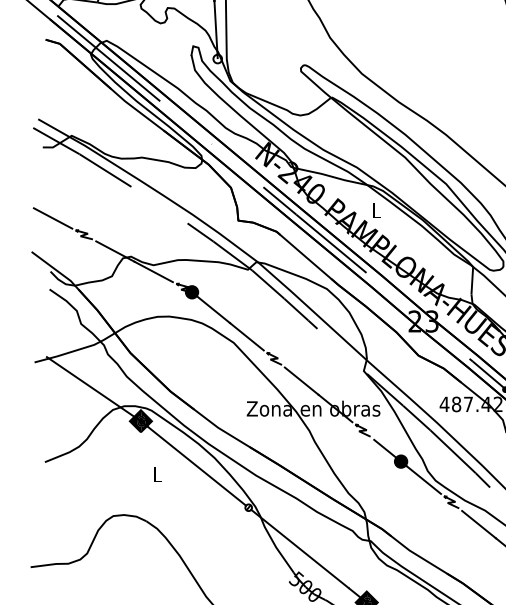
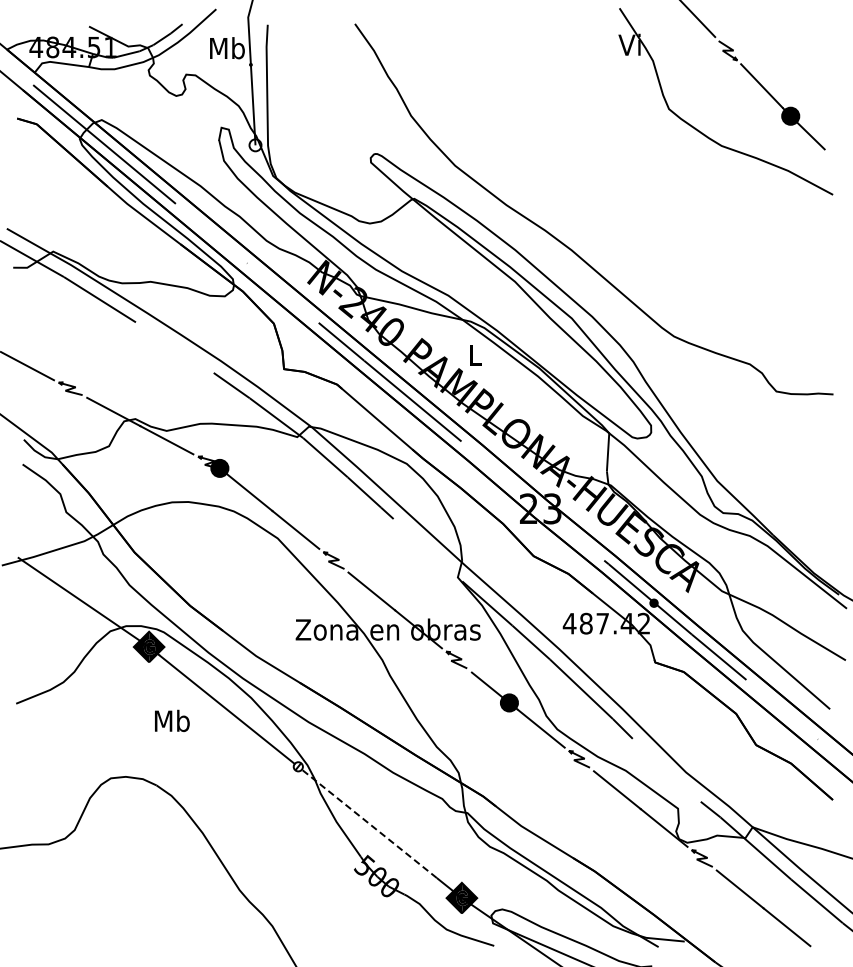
text: (157, 474) -> (172, 720), L -> Mb
line: (299, 548) -> (368, 823), solid -> dashed

